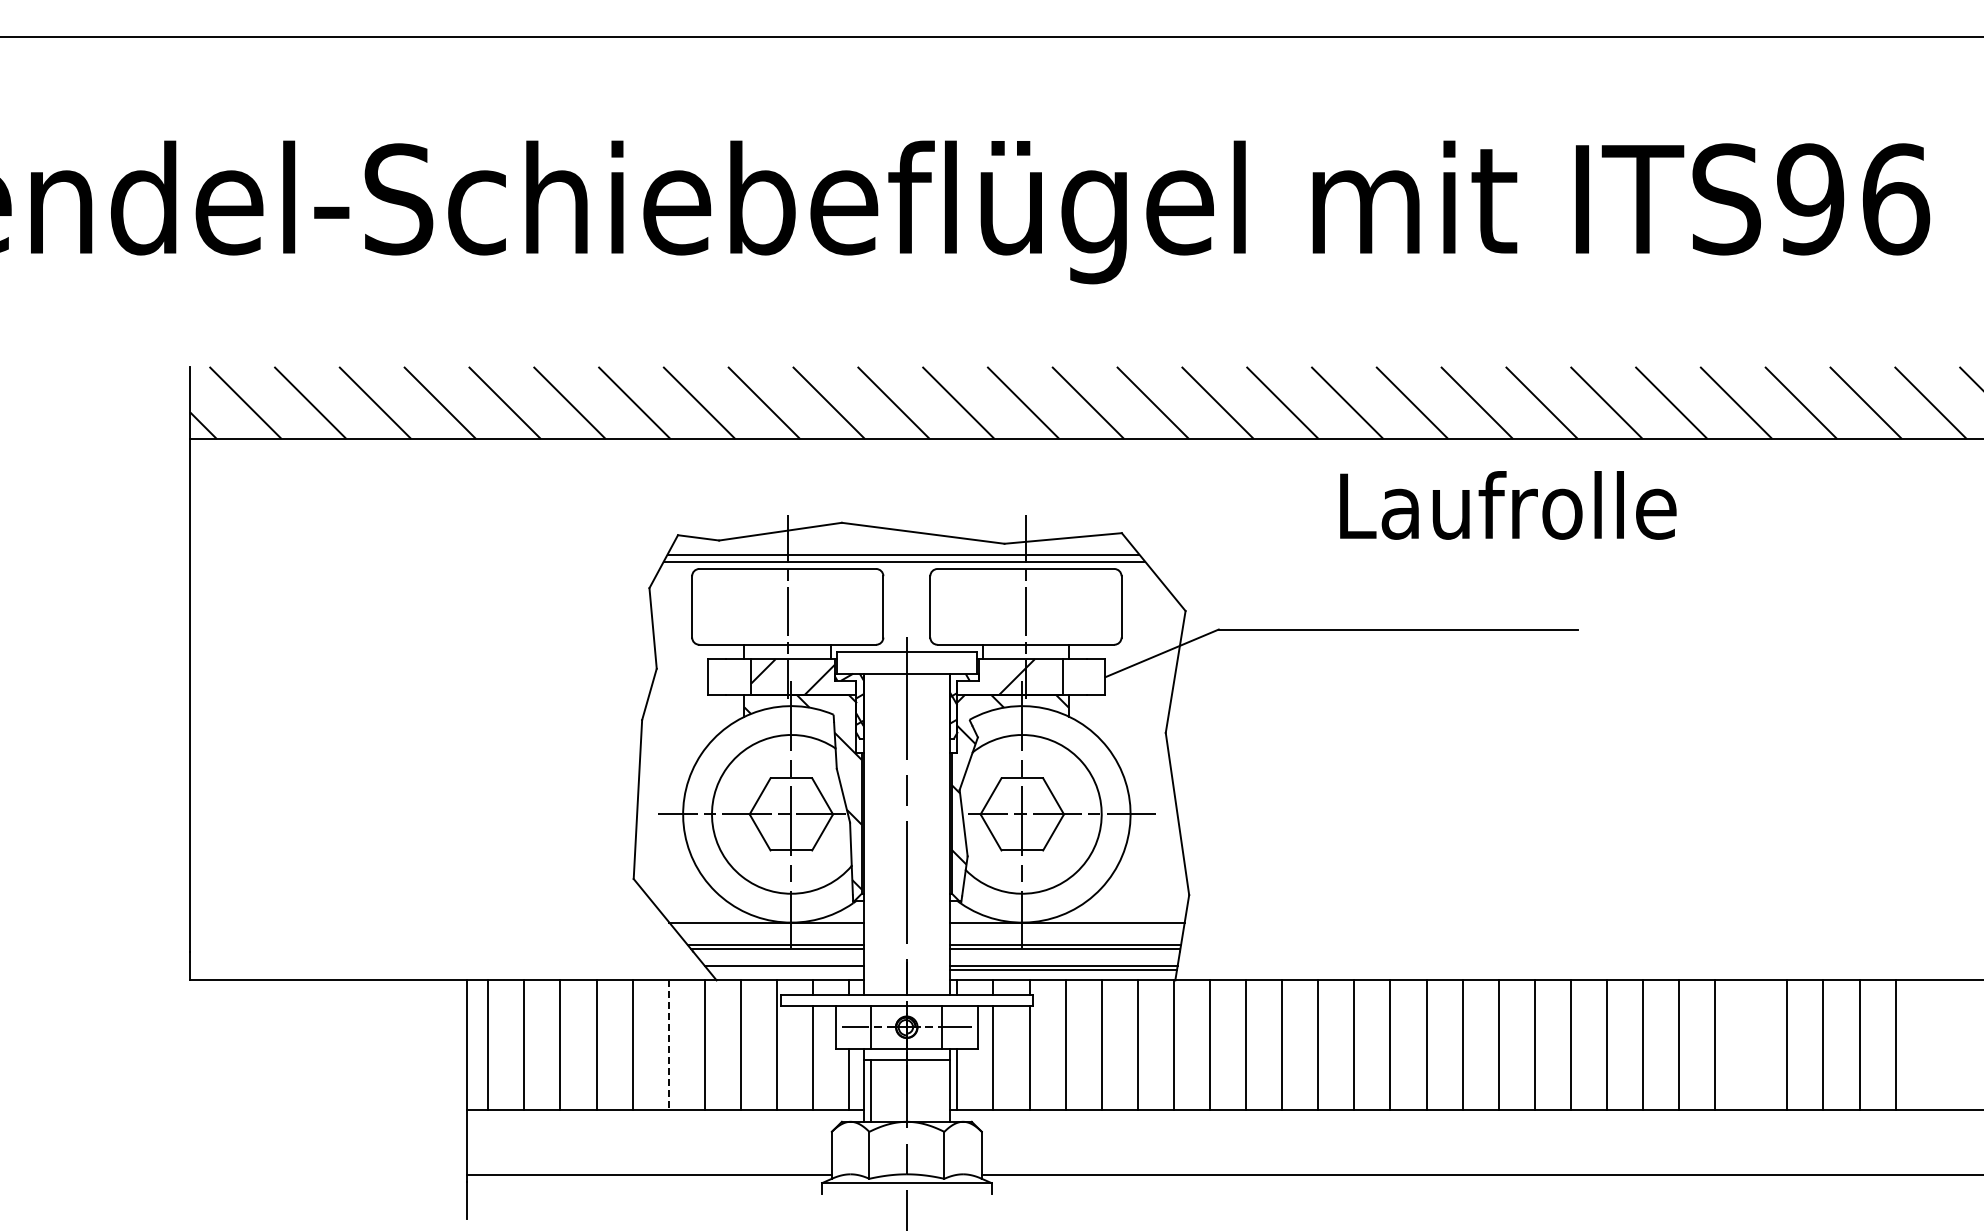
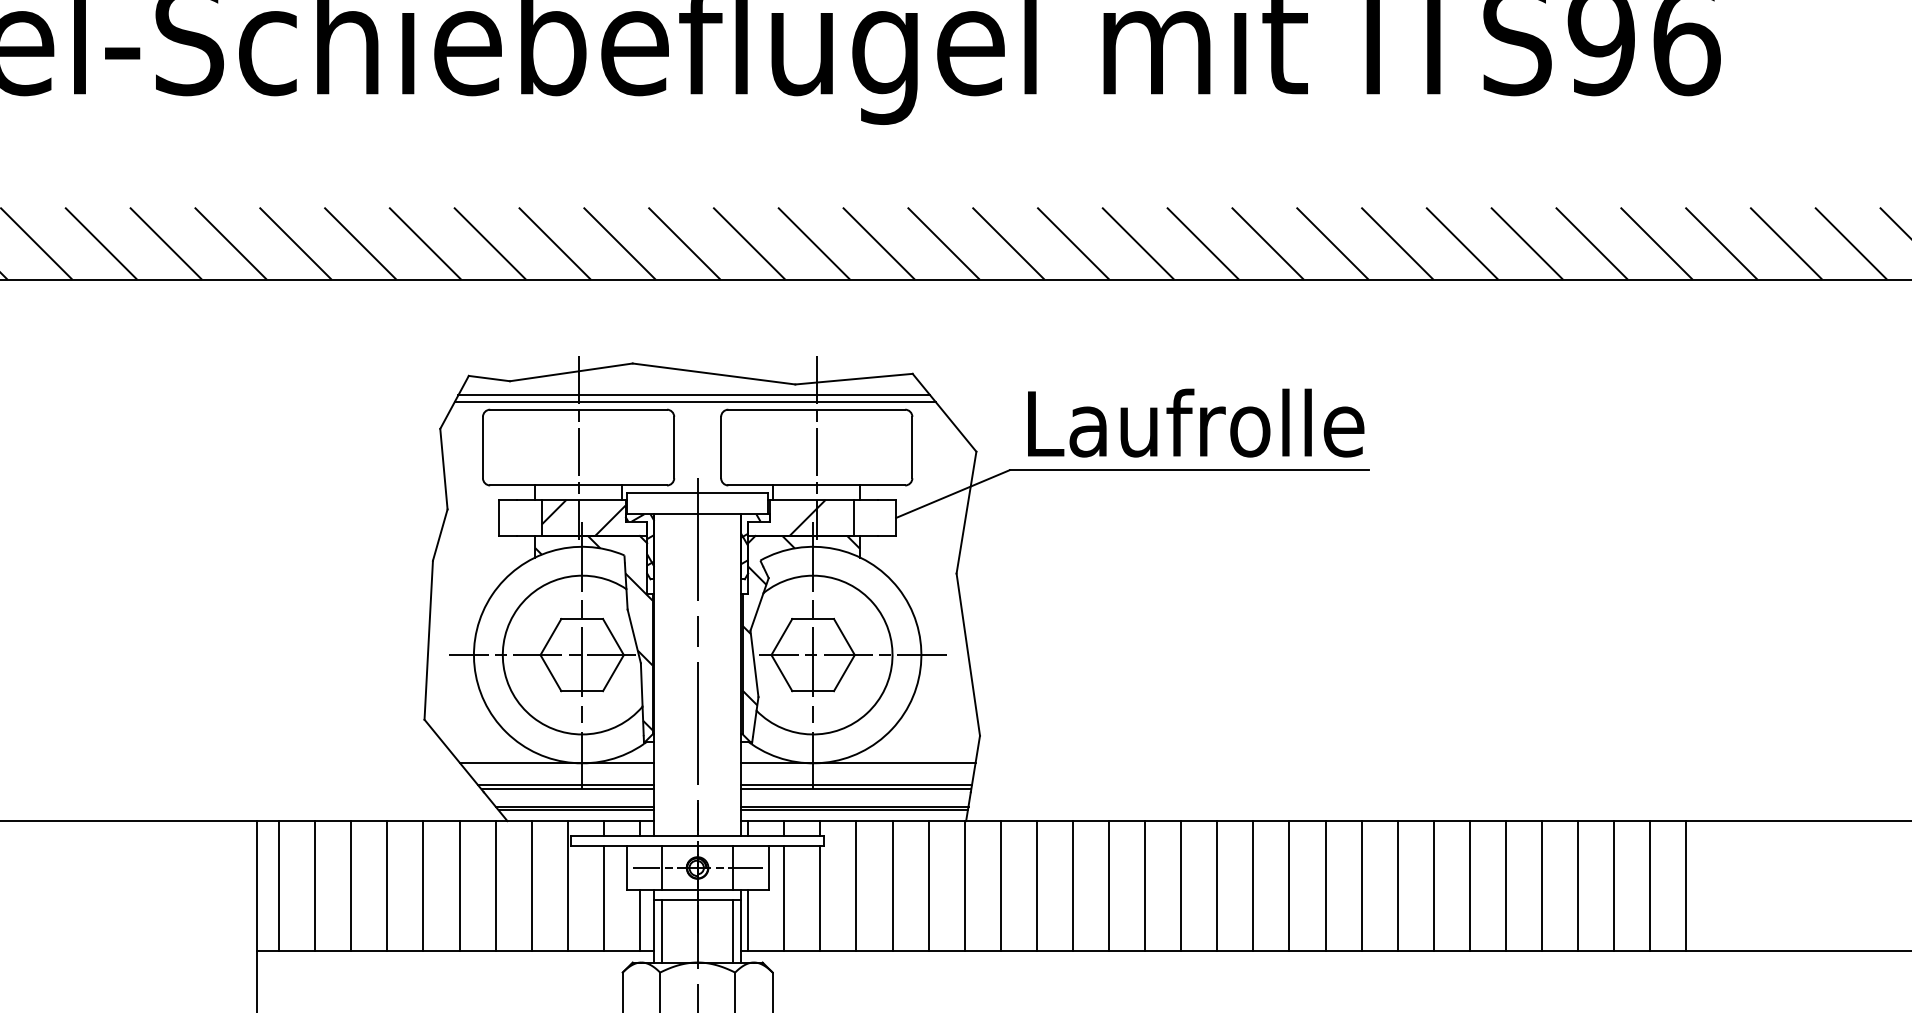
text: (1508, 505) -> (1196, 423), moved
line: (785, 969) -> (576, 810), added
line: (668, 1045) -> (459, 886), dashed -> solid
line: (1751, 1045) -> (1542, 886), added
line: (942, 1090) -> (733, 931), added

